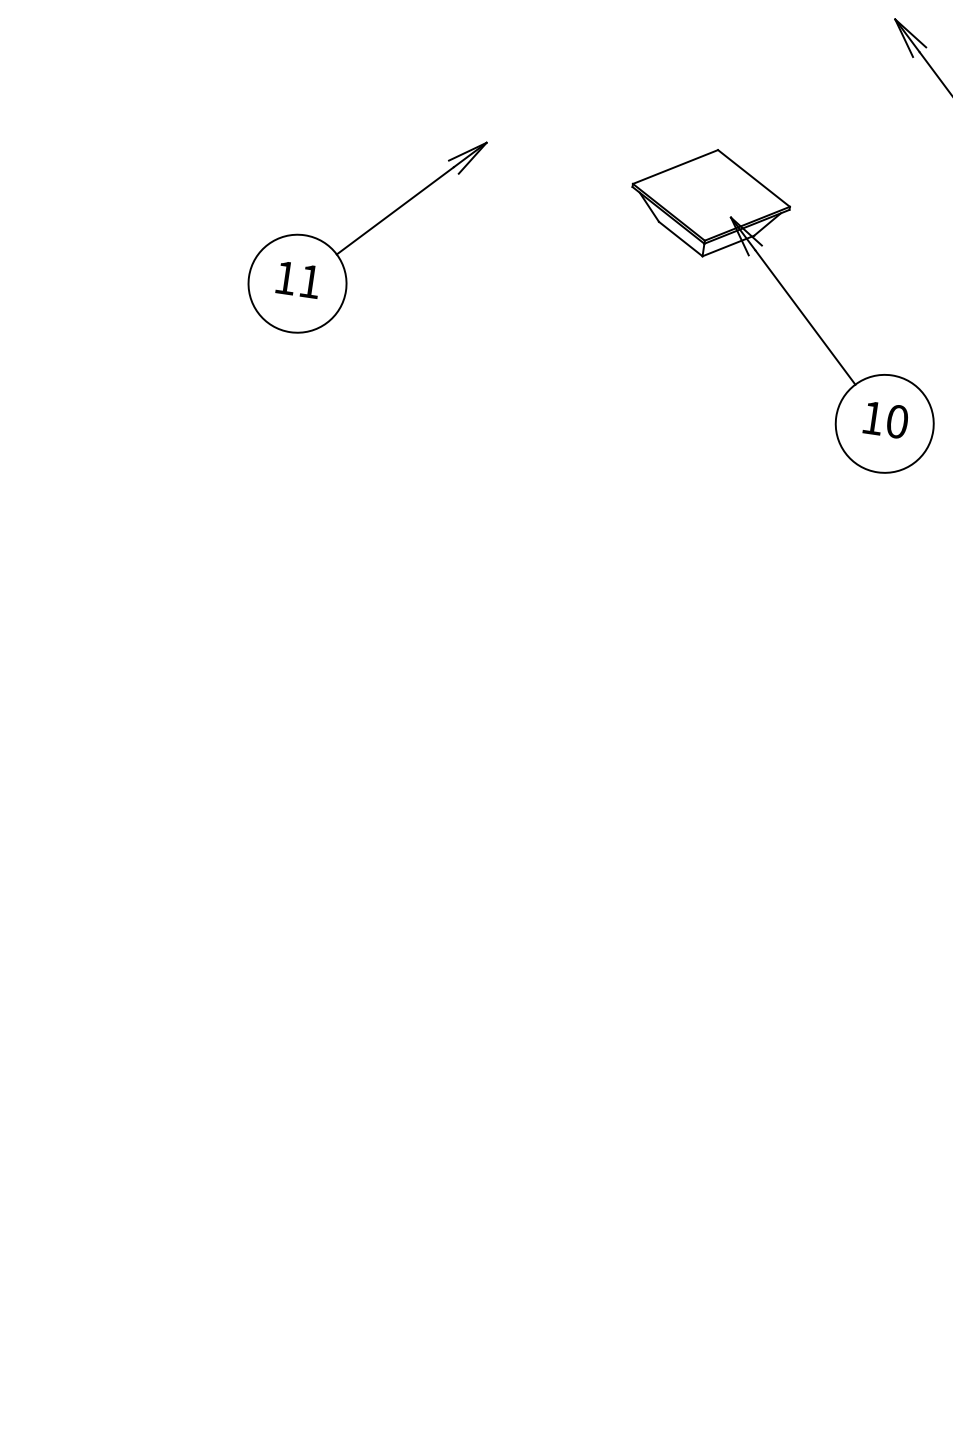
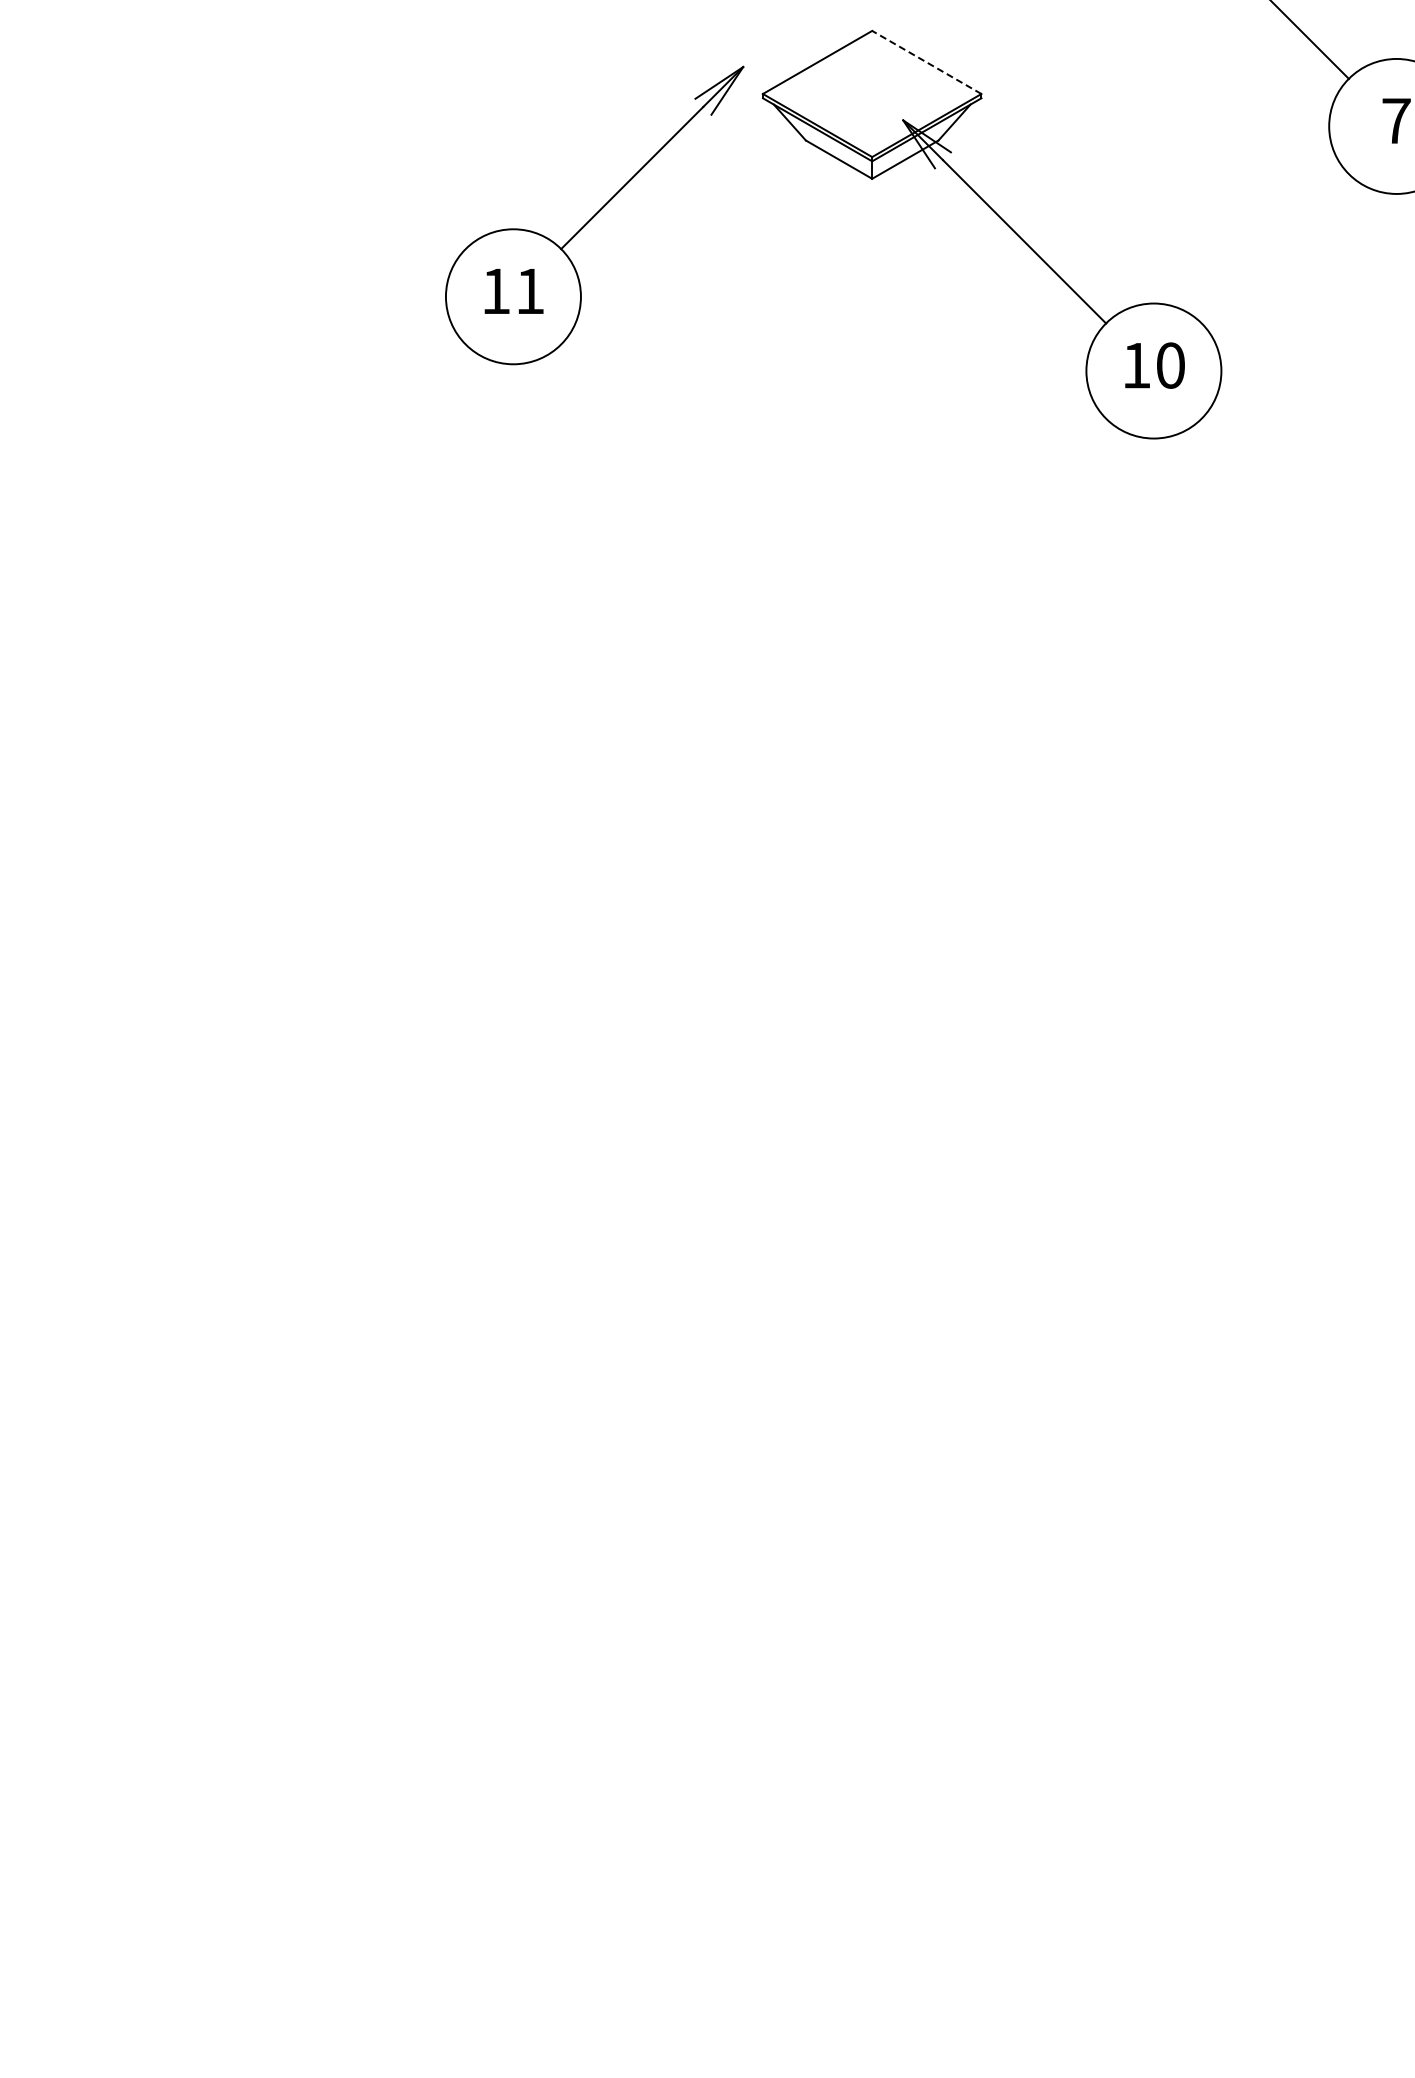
line: (753, 178) -> (926, 62), solid -> dashed
part: (364, 233) -> (594, 215), moved

